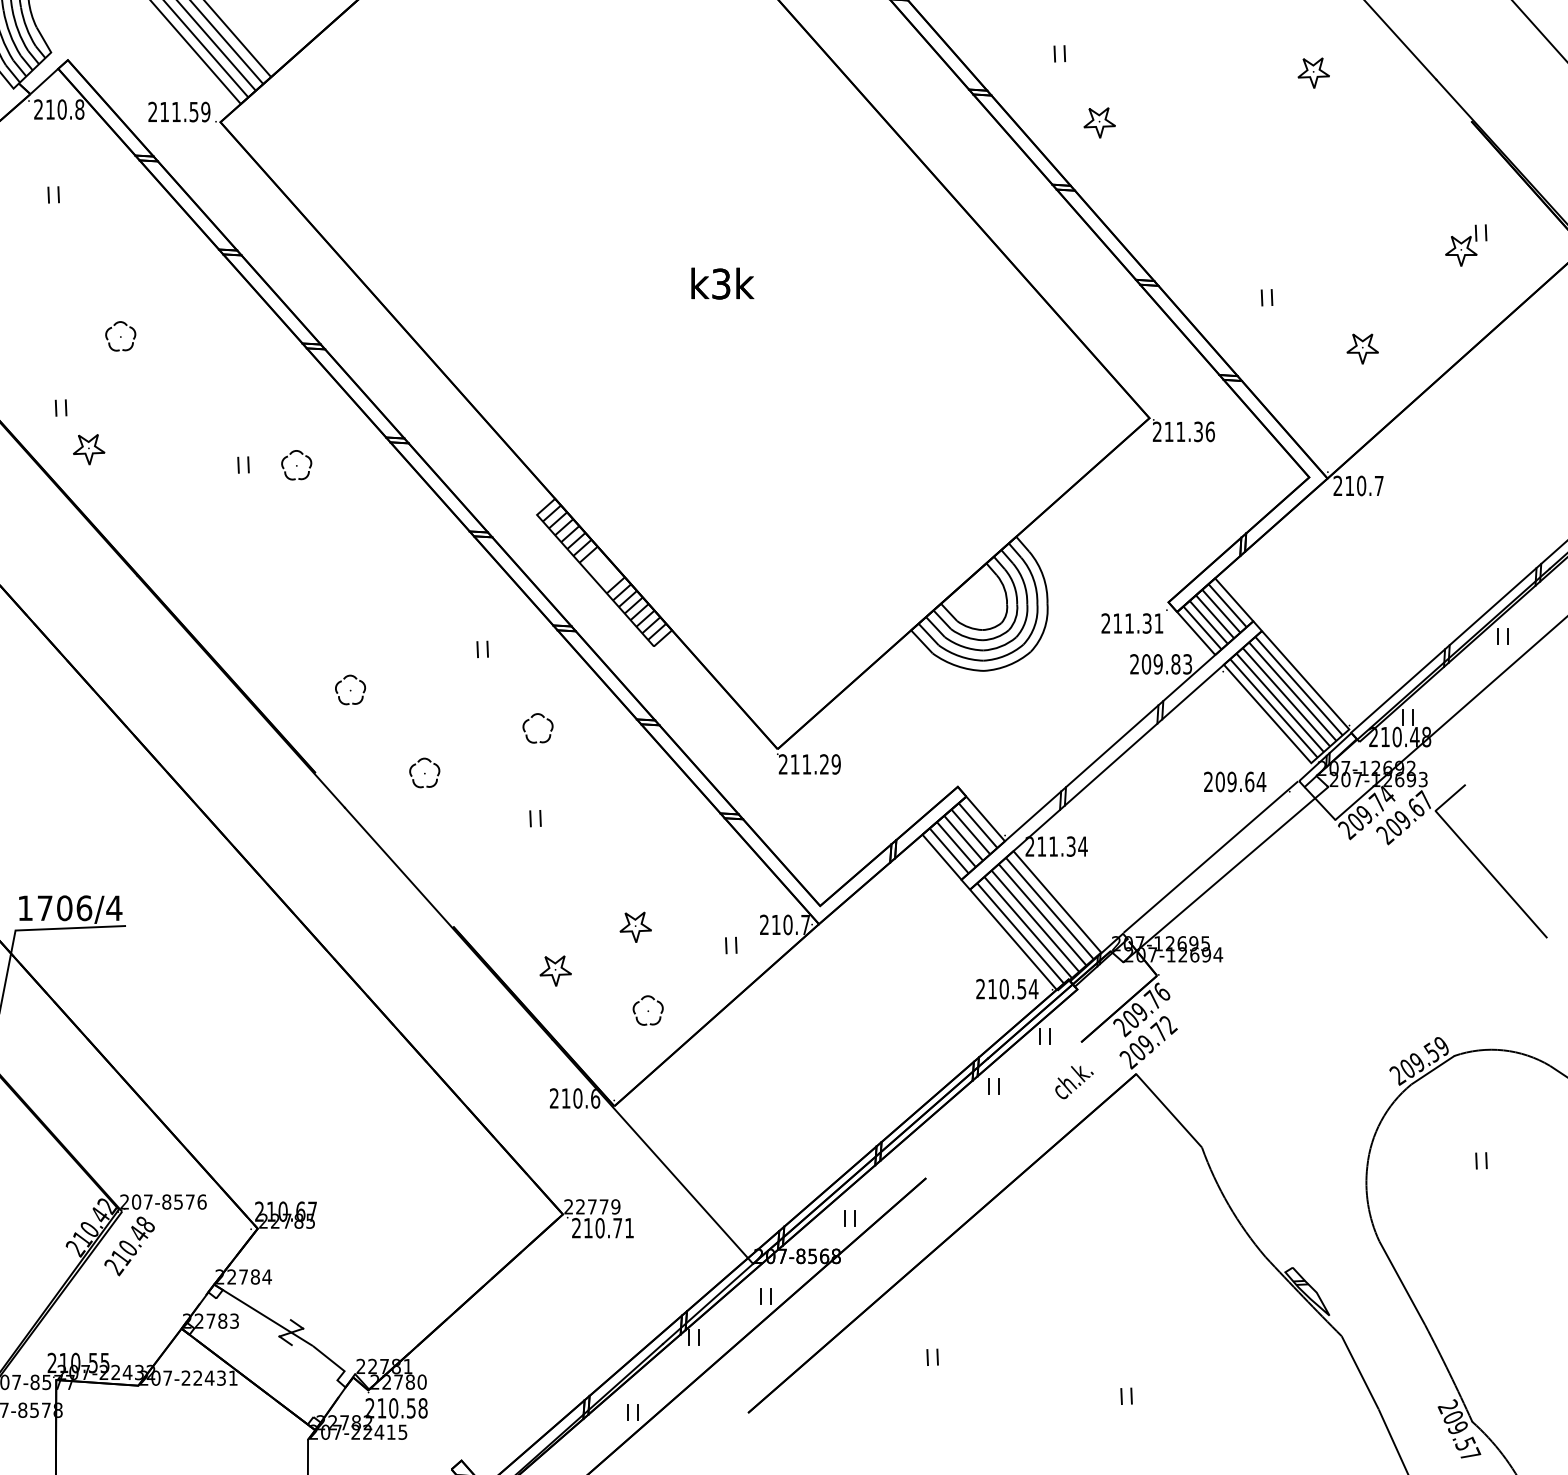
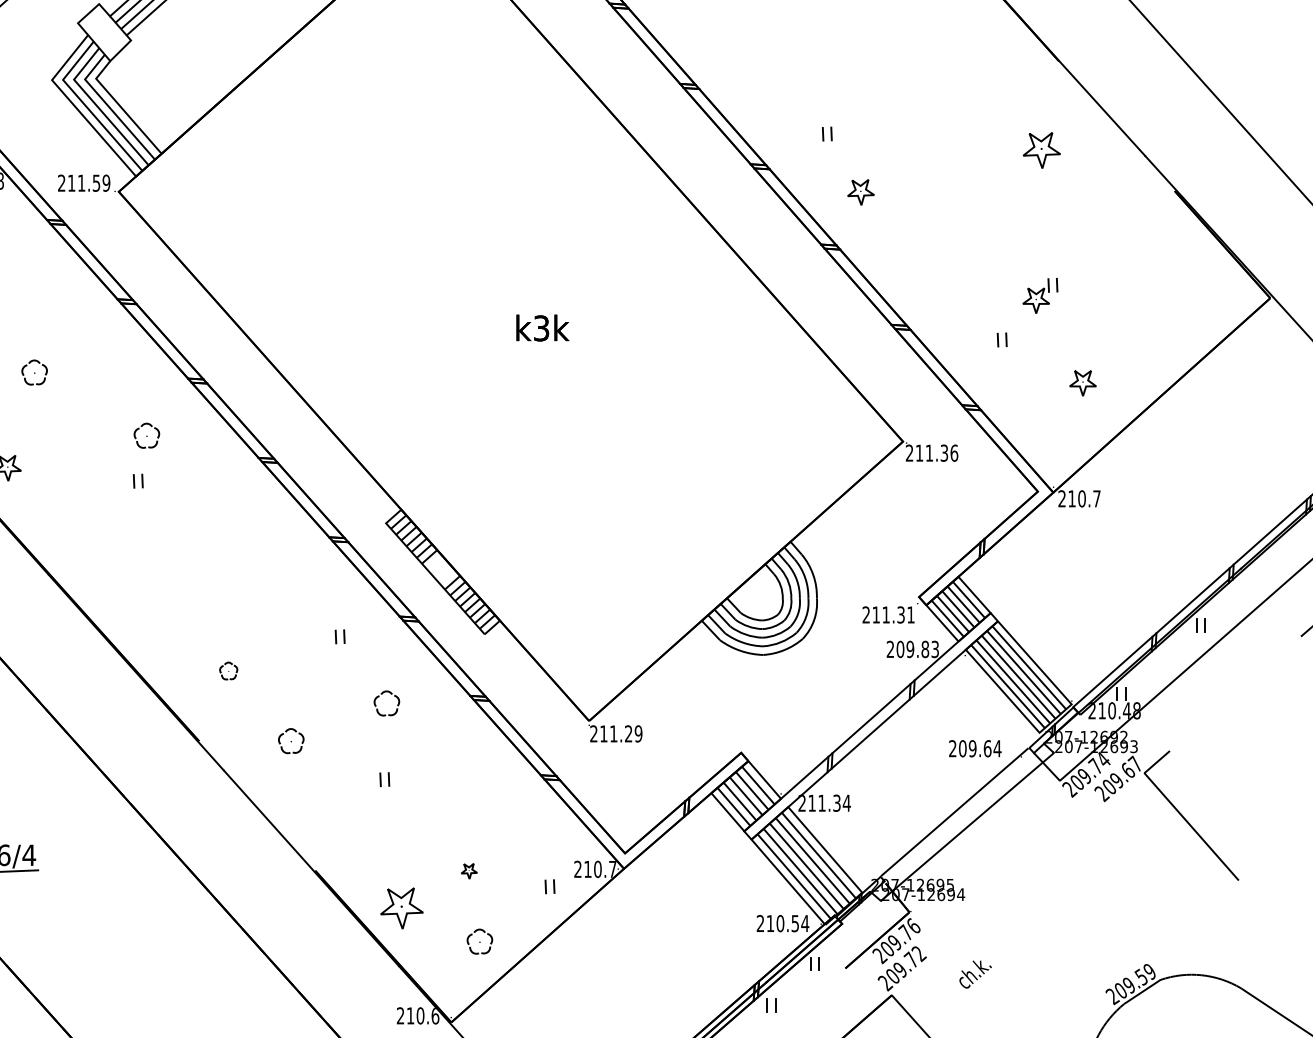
part: (1313, 72) -> (1041, 149), size x1.4
part: (1466, 245) -> (1040, 295), moved
part: (296, 465) -> (146, 435), moved
part: (350, 689) -> (228, 670), size x0.7
part: (635, 926) -> (469, 870), size x0.6
part: (555, 970) -> (401, 907), size x1.6
text: (1074, 1082) -> (975, 974), moved

